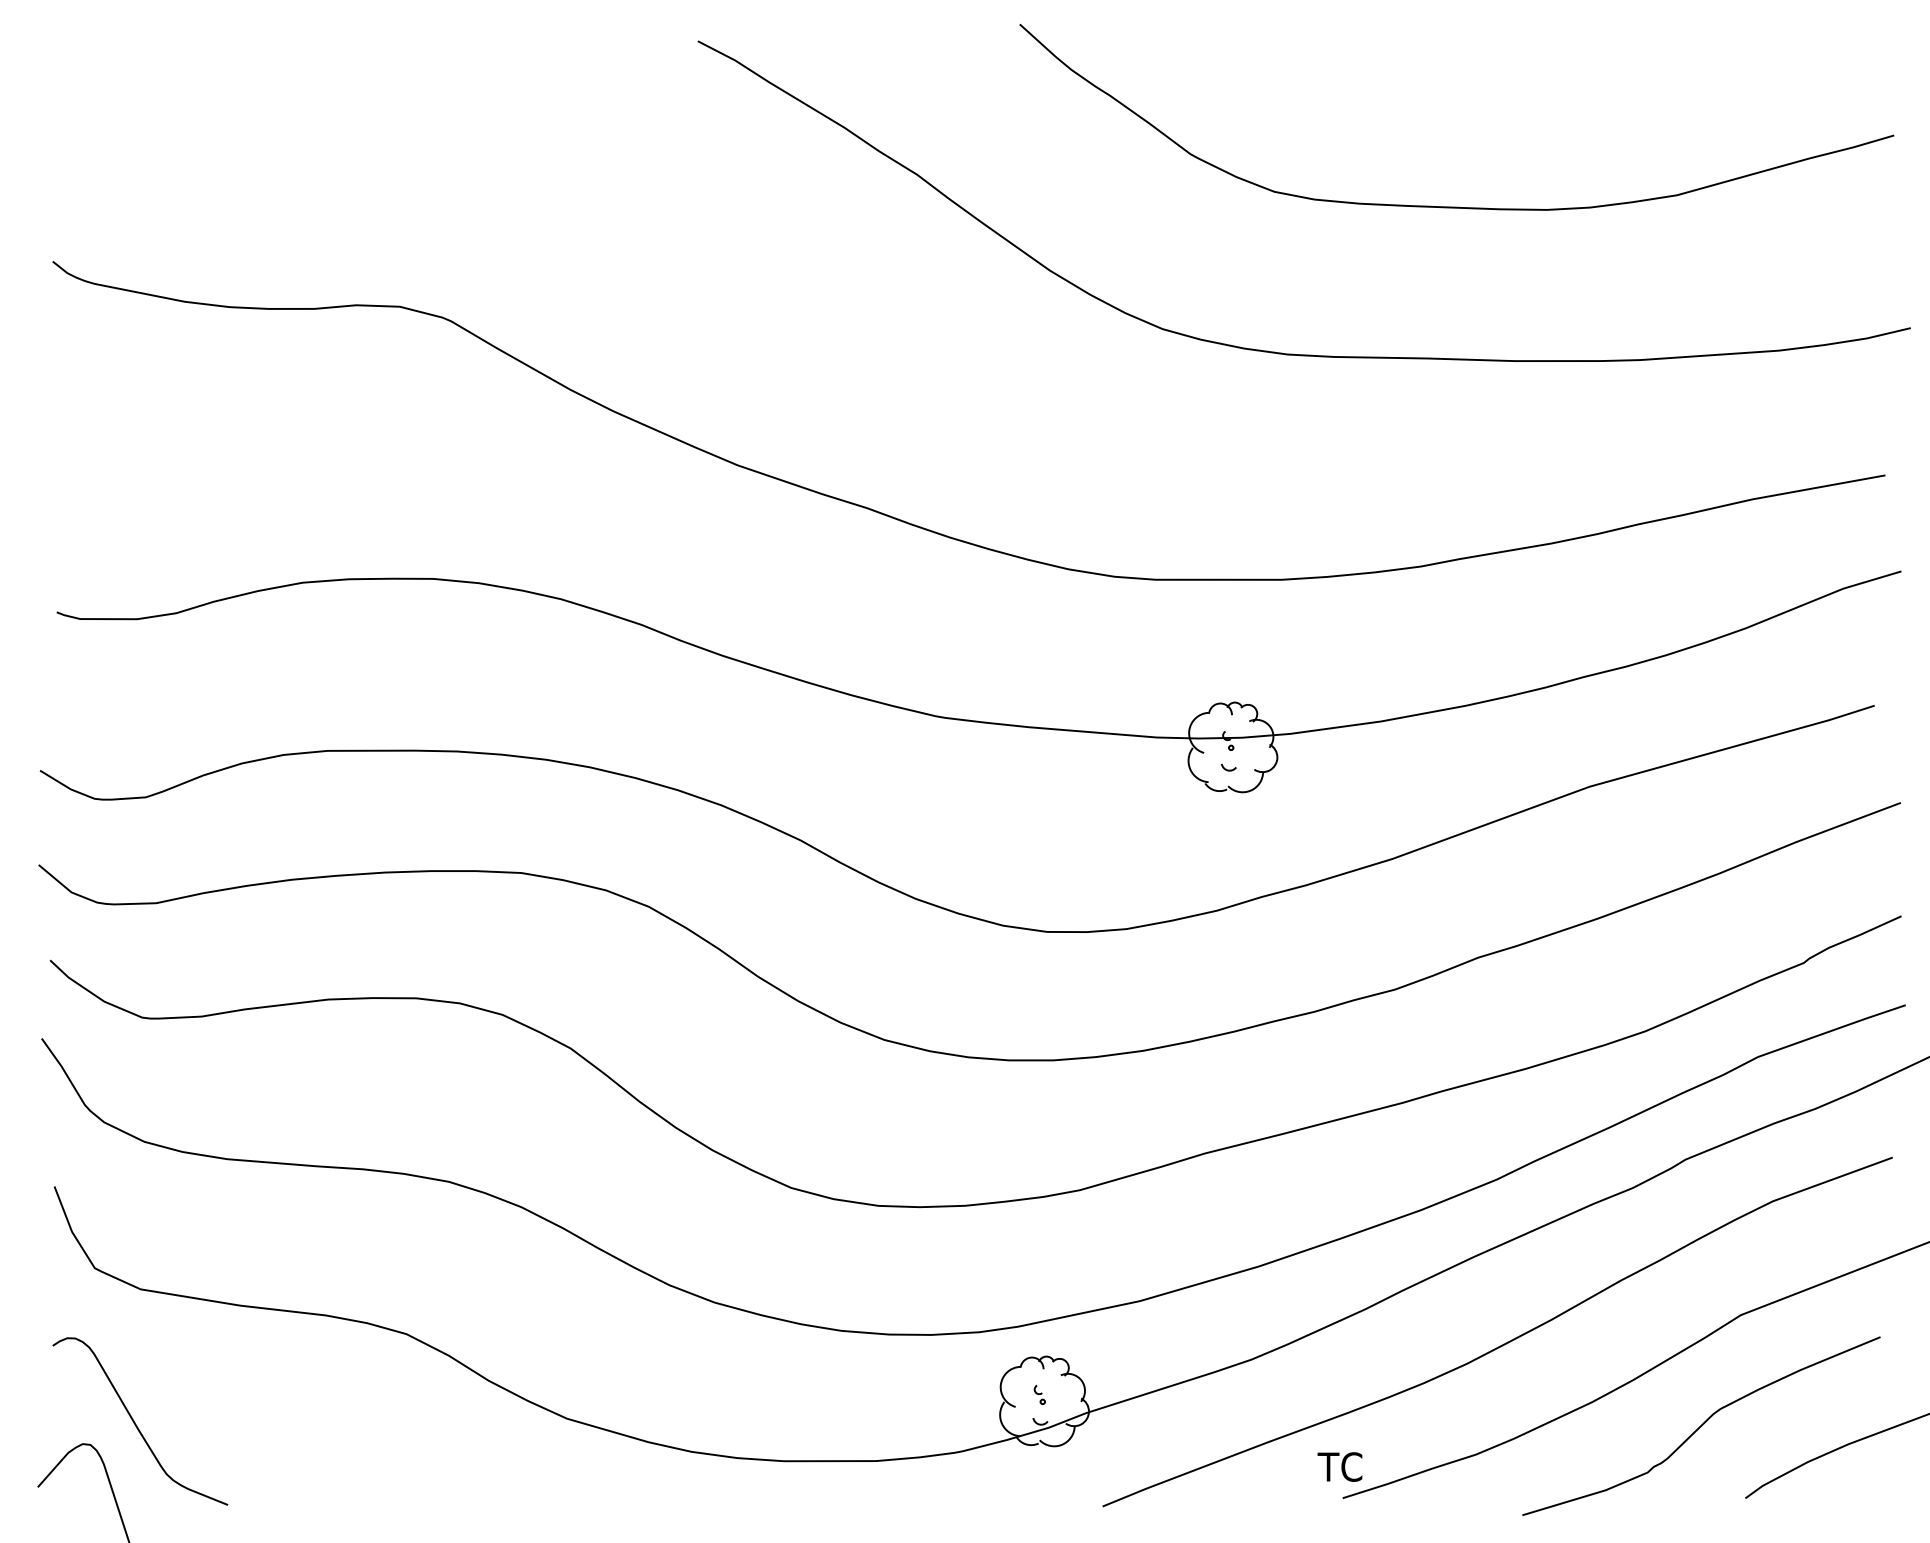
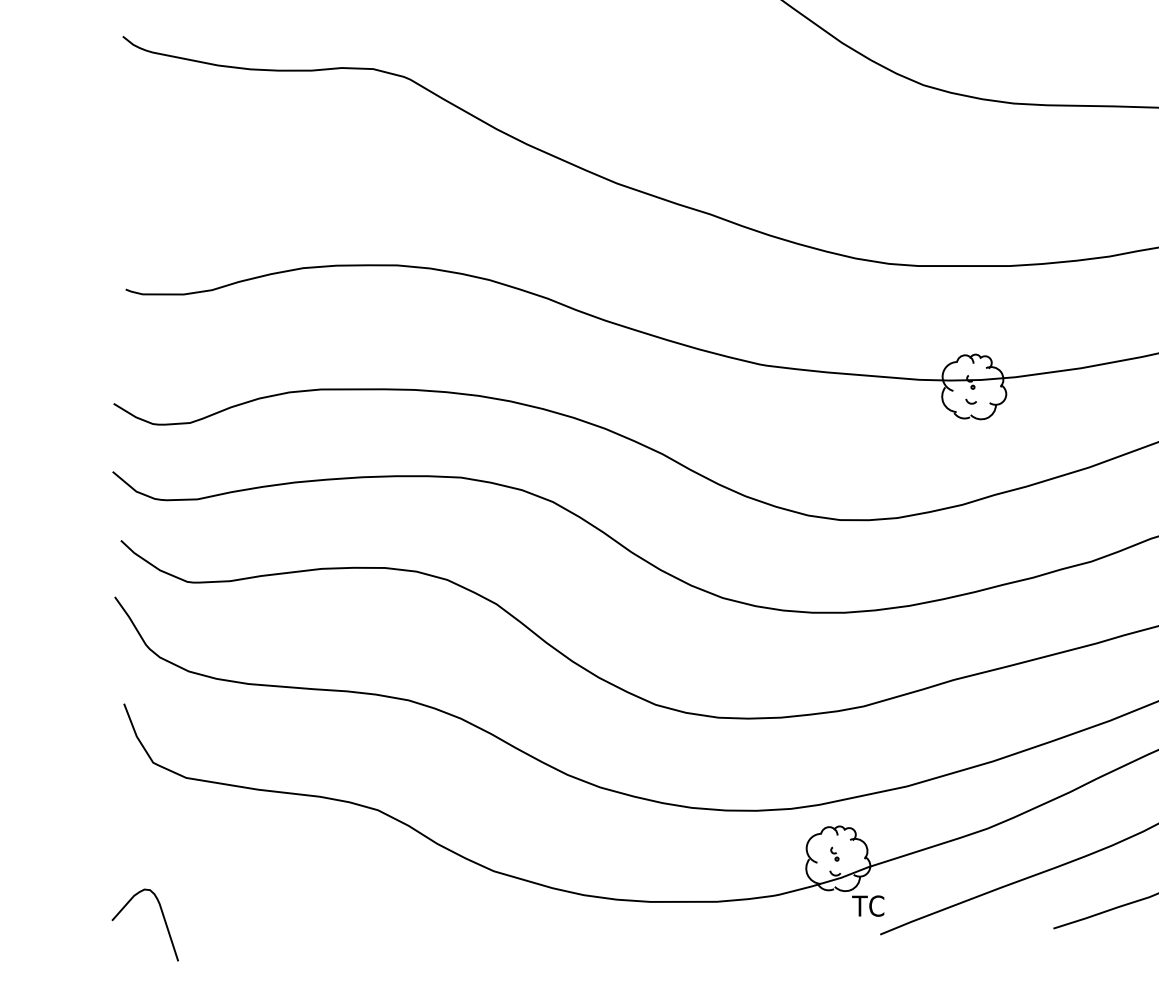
curve: (136, 1424) -> (183, 875), removed
text: (1339, 1466) -> (867, 905), moved

